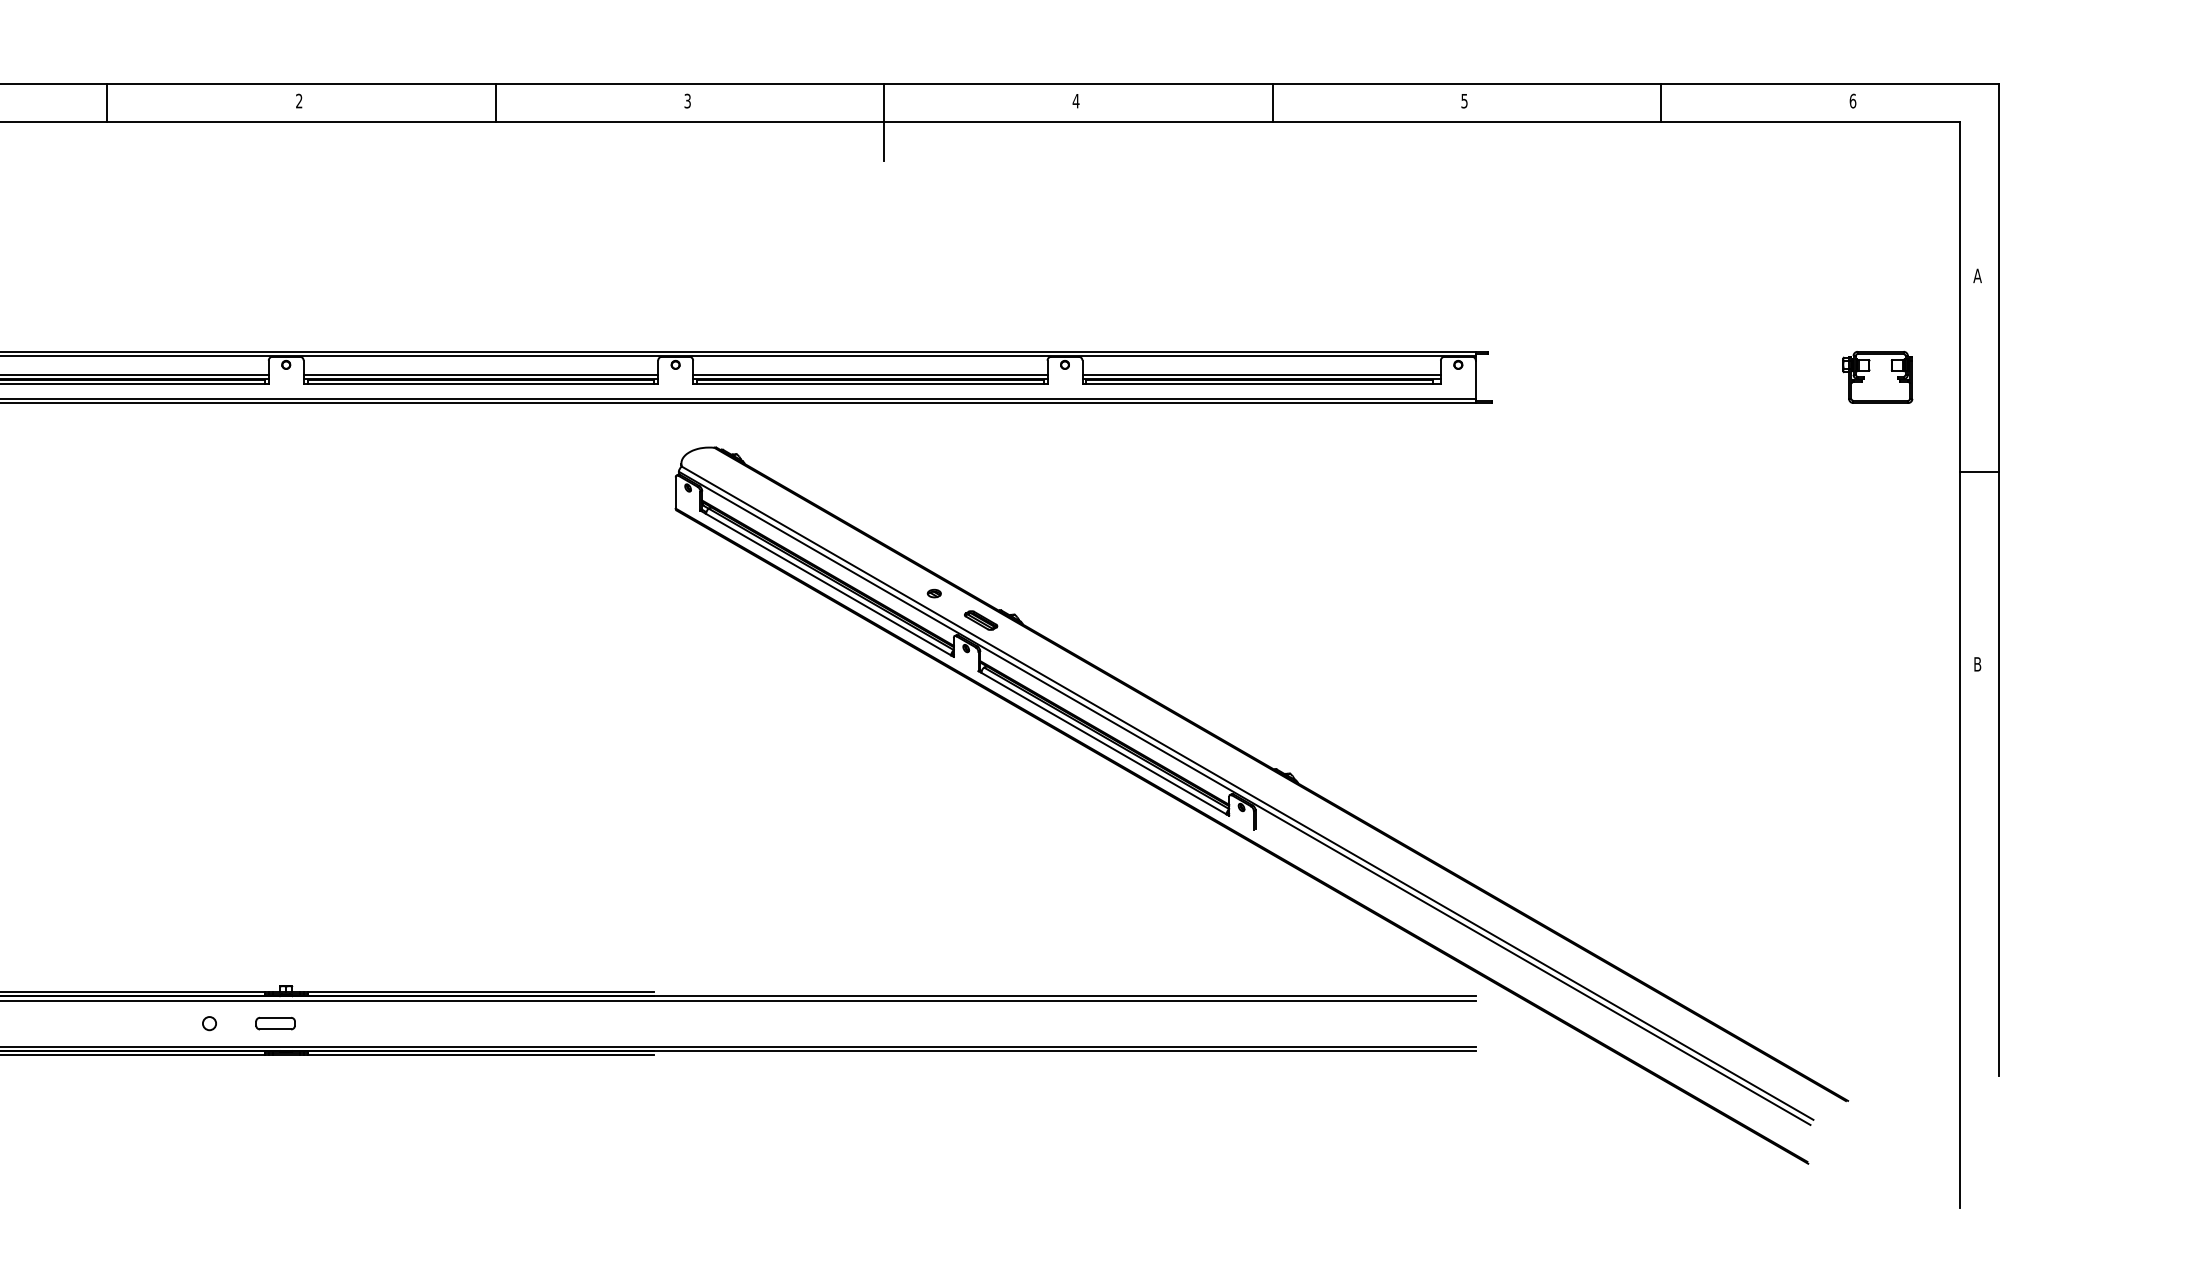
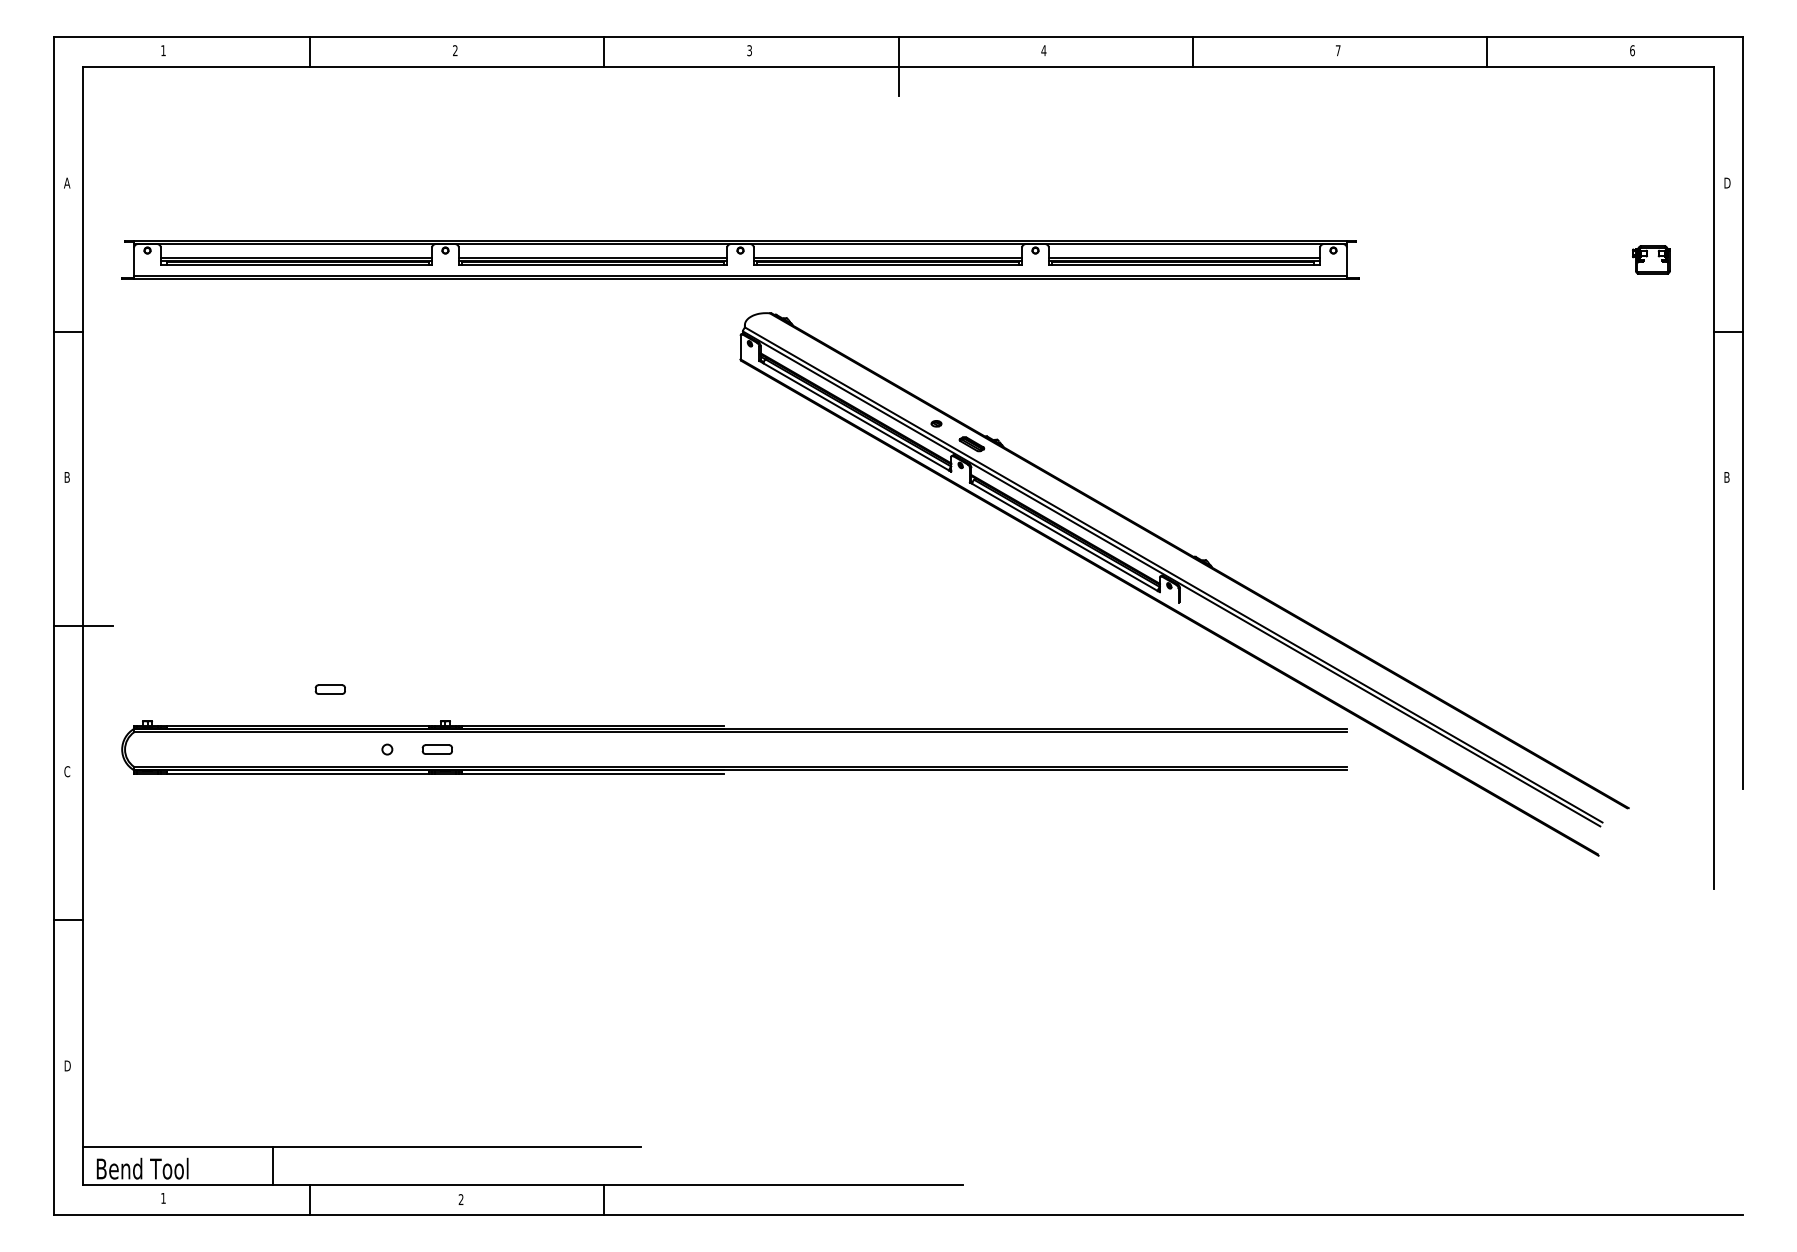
text: (1463, 100) -> (1337, 50), 5 -> 7
text: (1977, 275) -> (1726, 182), A -> D
part: (1878, 376) -> (1651, 259), size x0.7
part: (133, 944) -> (329, 689), added

